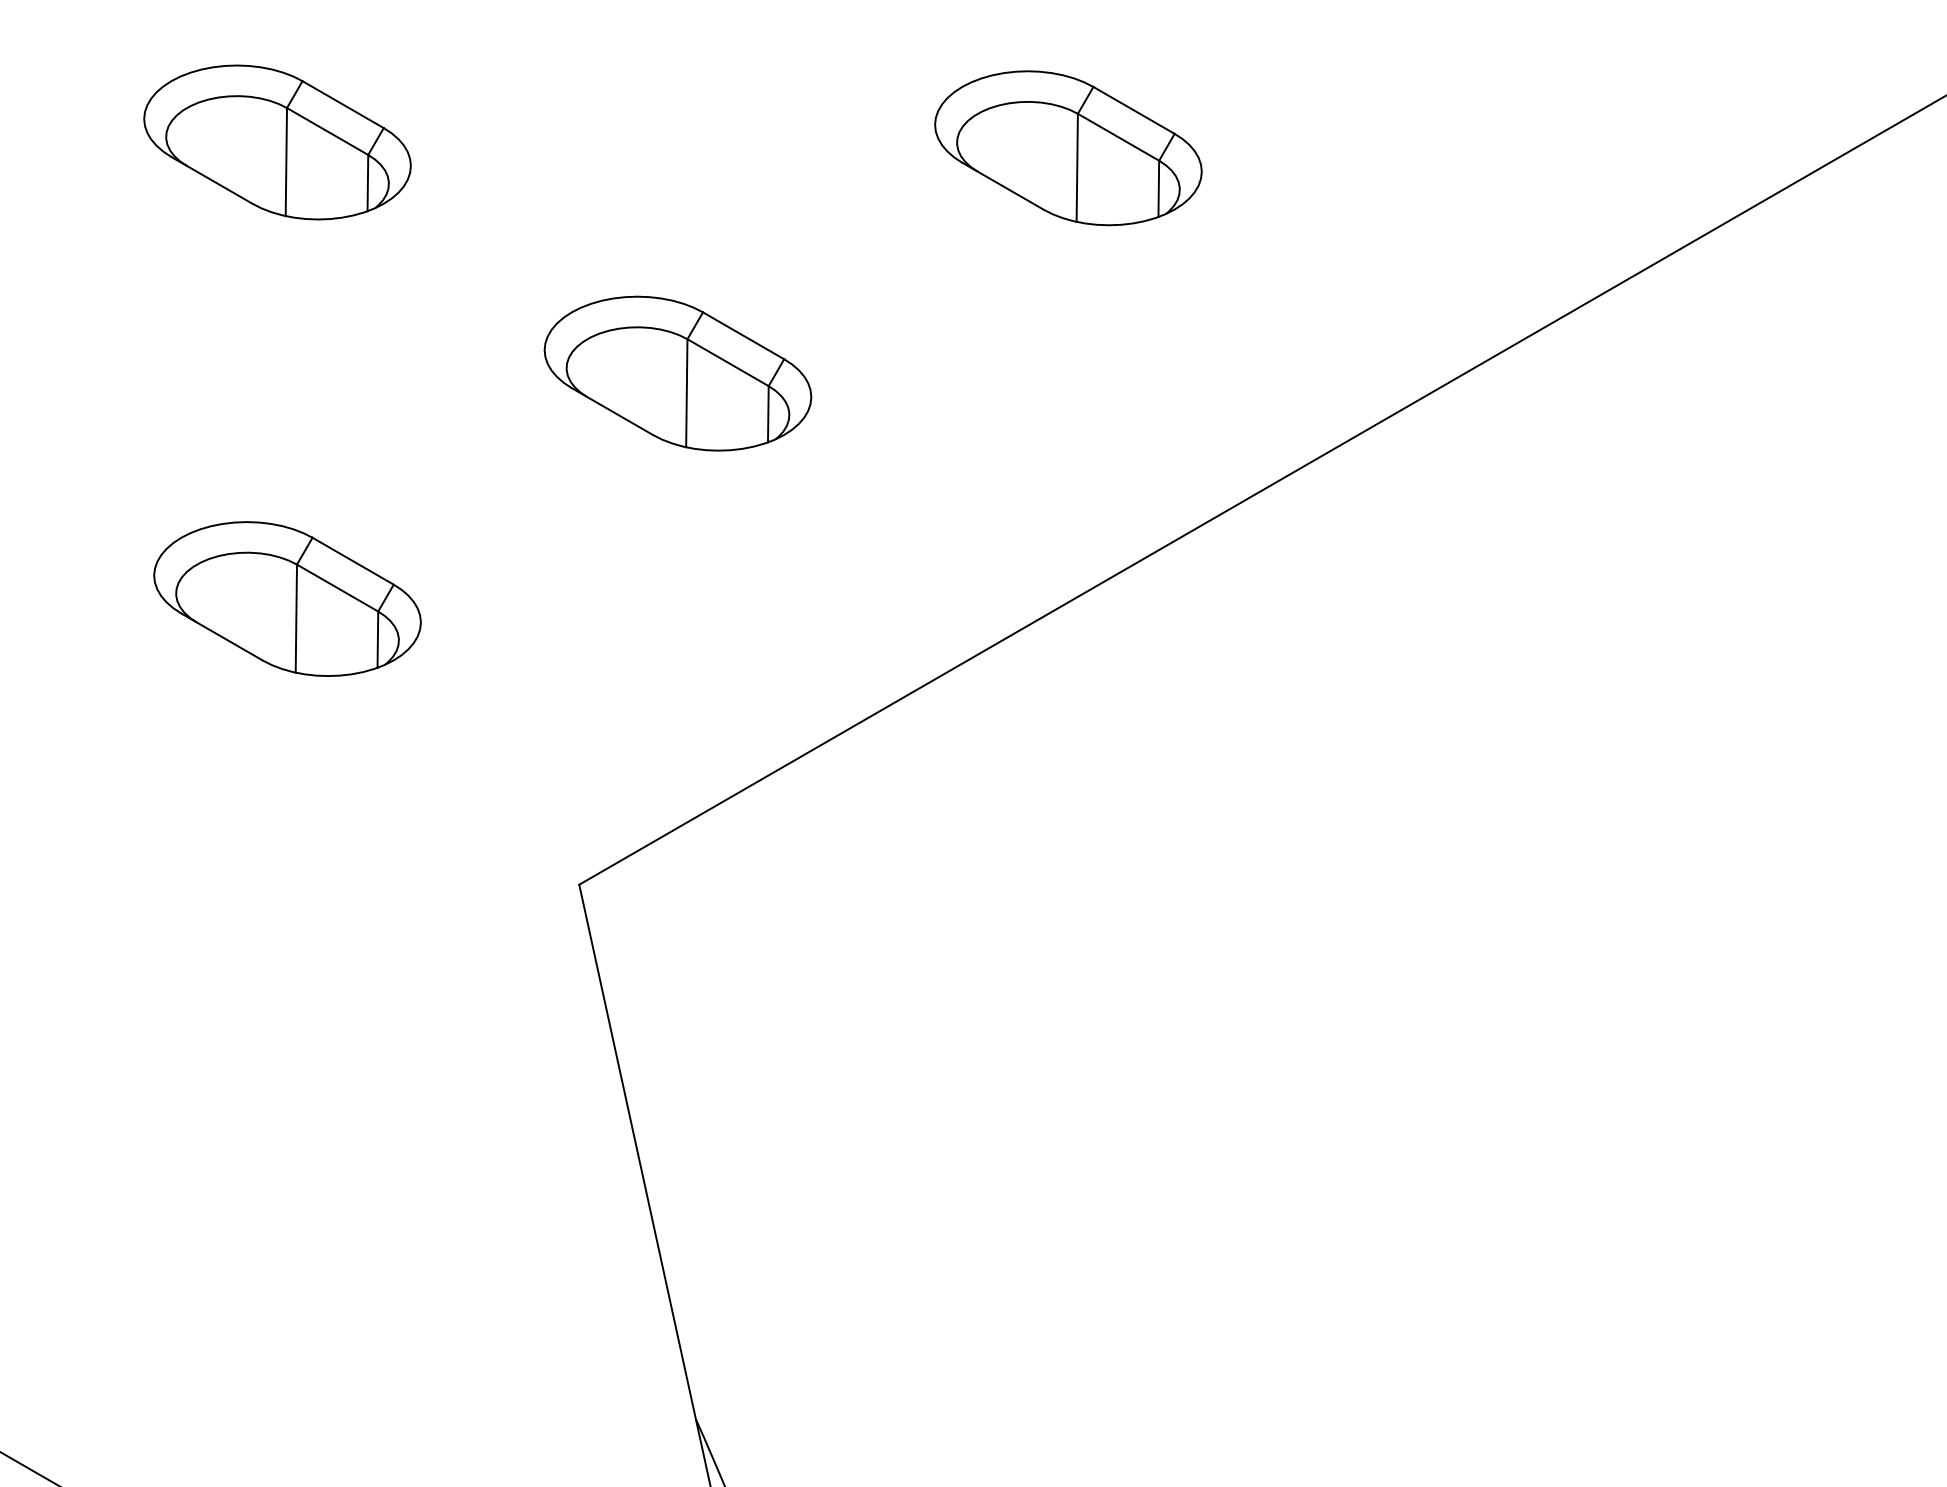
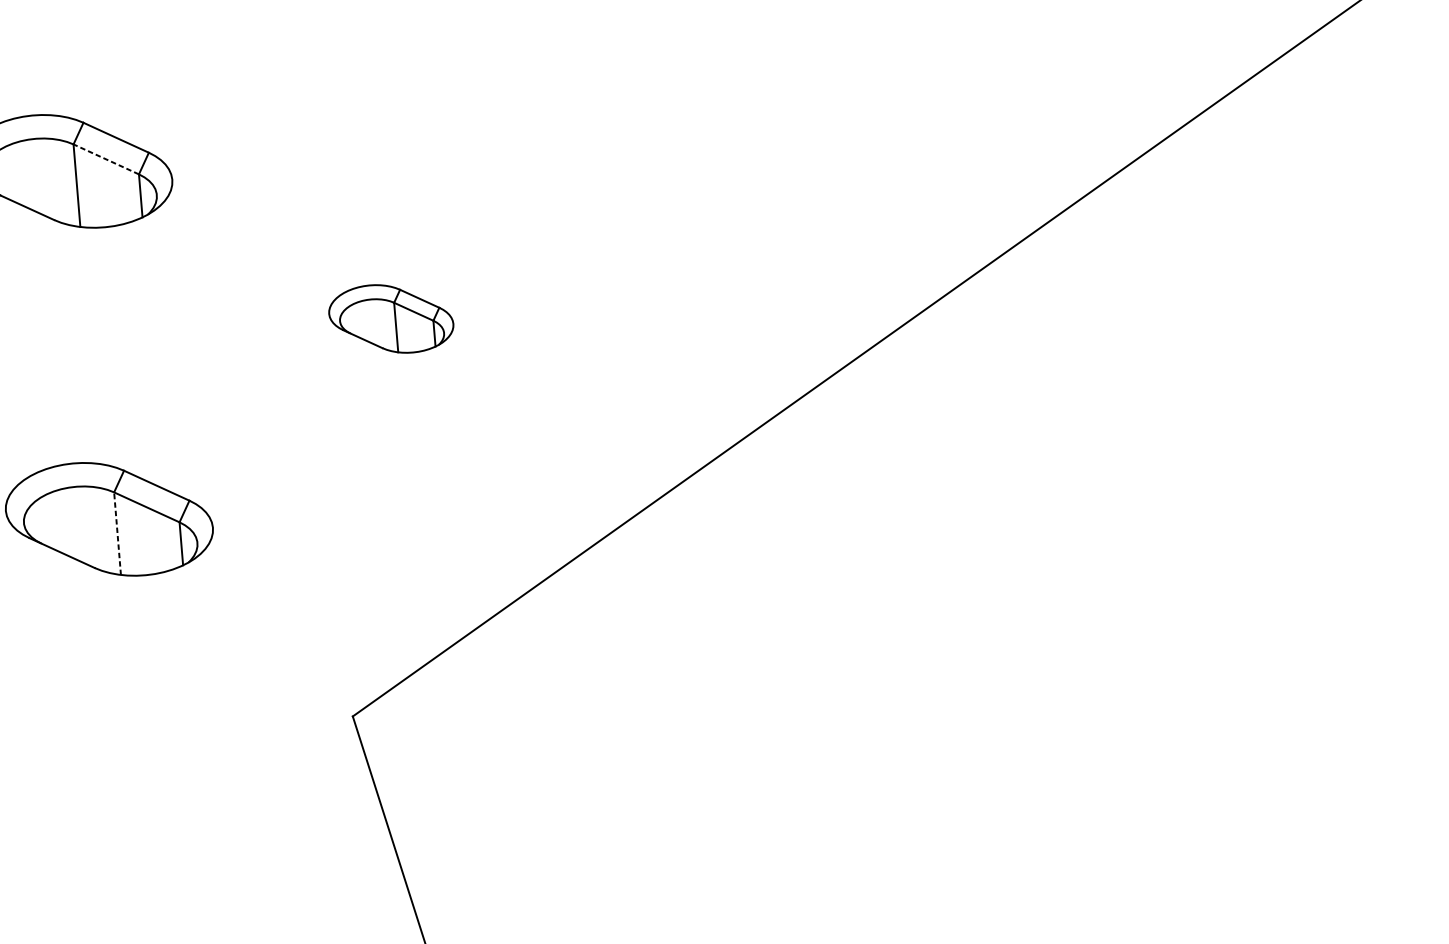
line: (327, 131) -> (106, 159), solid -> dashed
part: (1068, 148) -> (673, 118), removed
part: (677, 373) -> (390, 318), size x0.6
line: (296, 618) -> (117, 533), solid -> dashed

